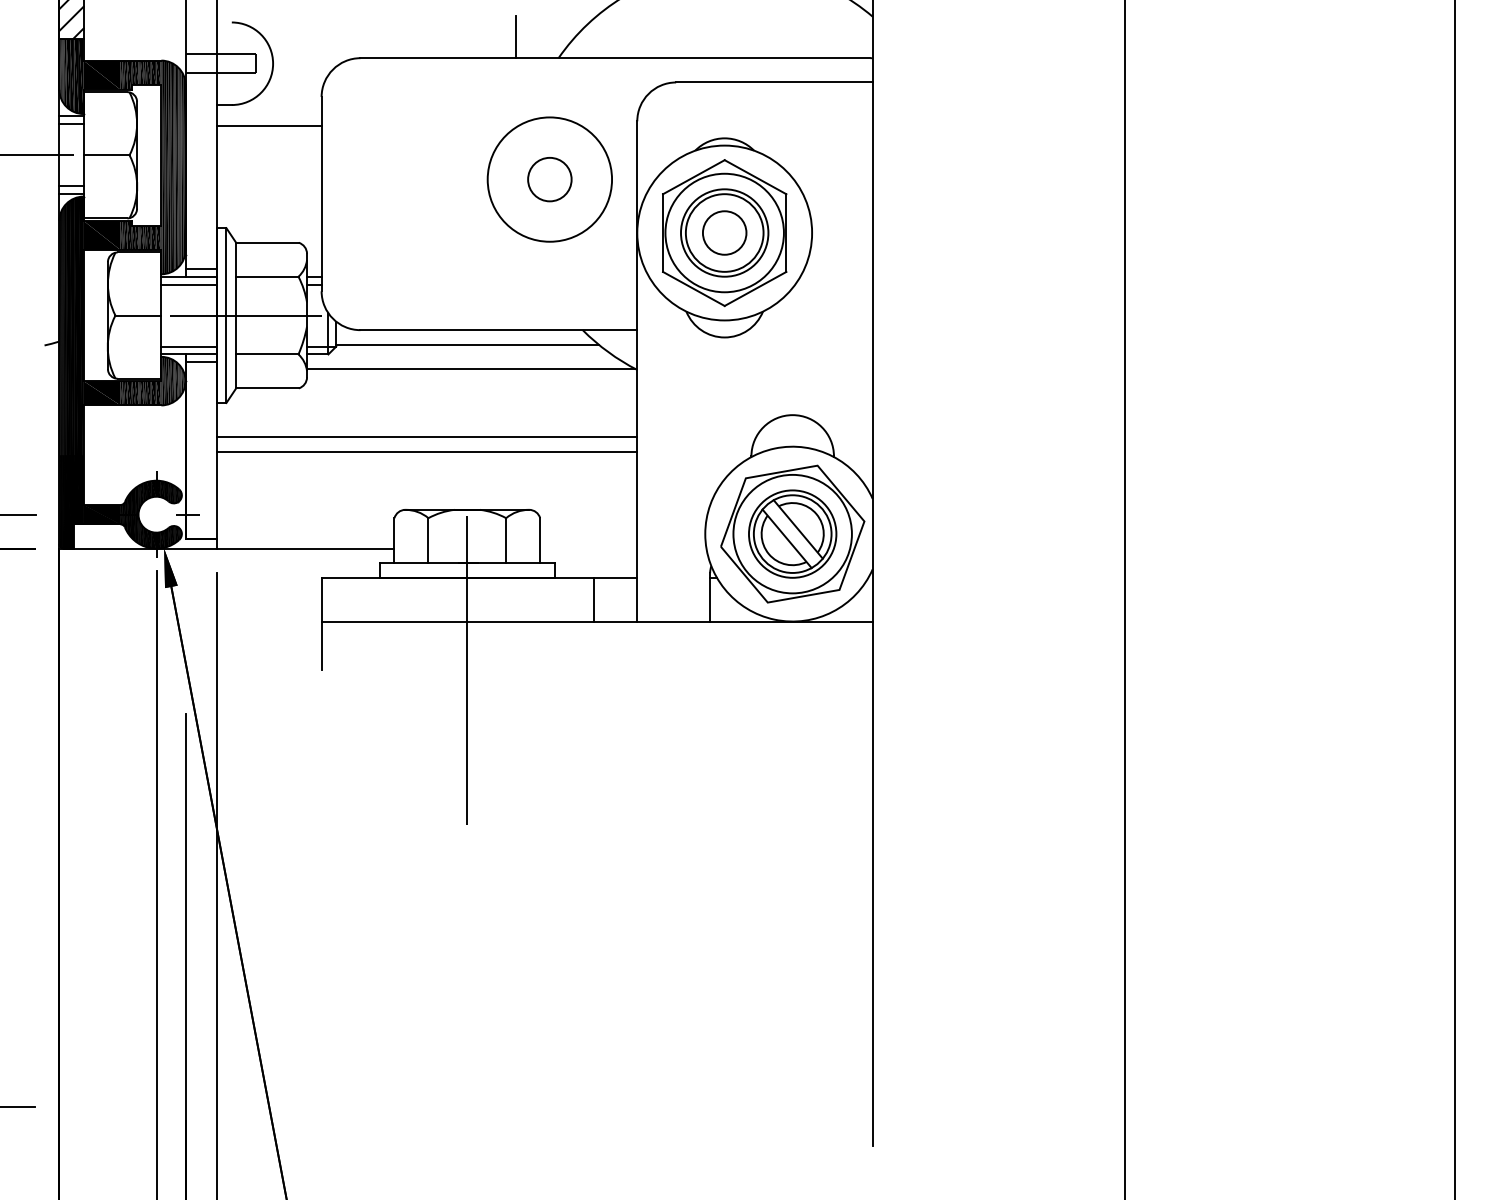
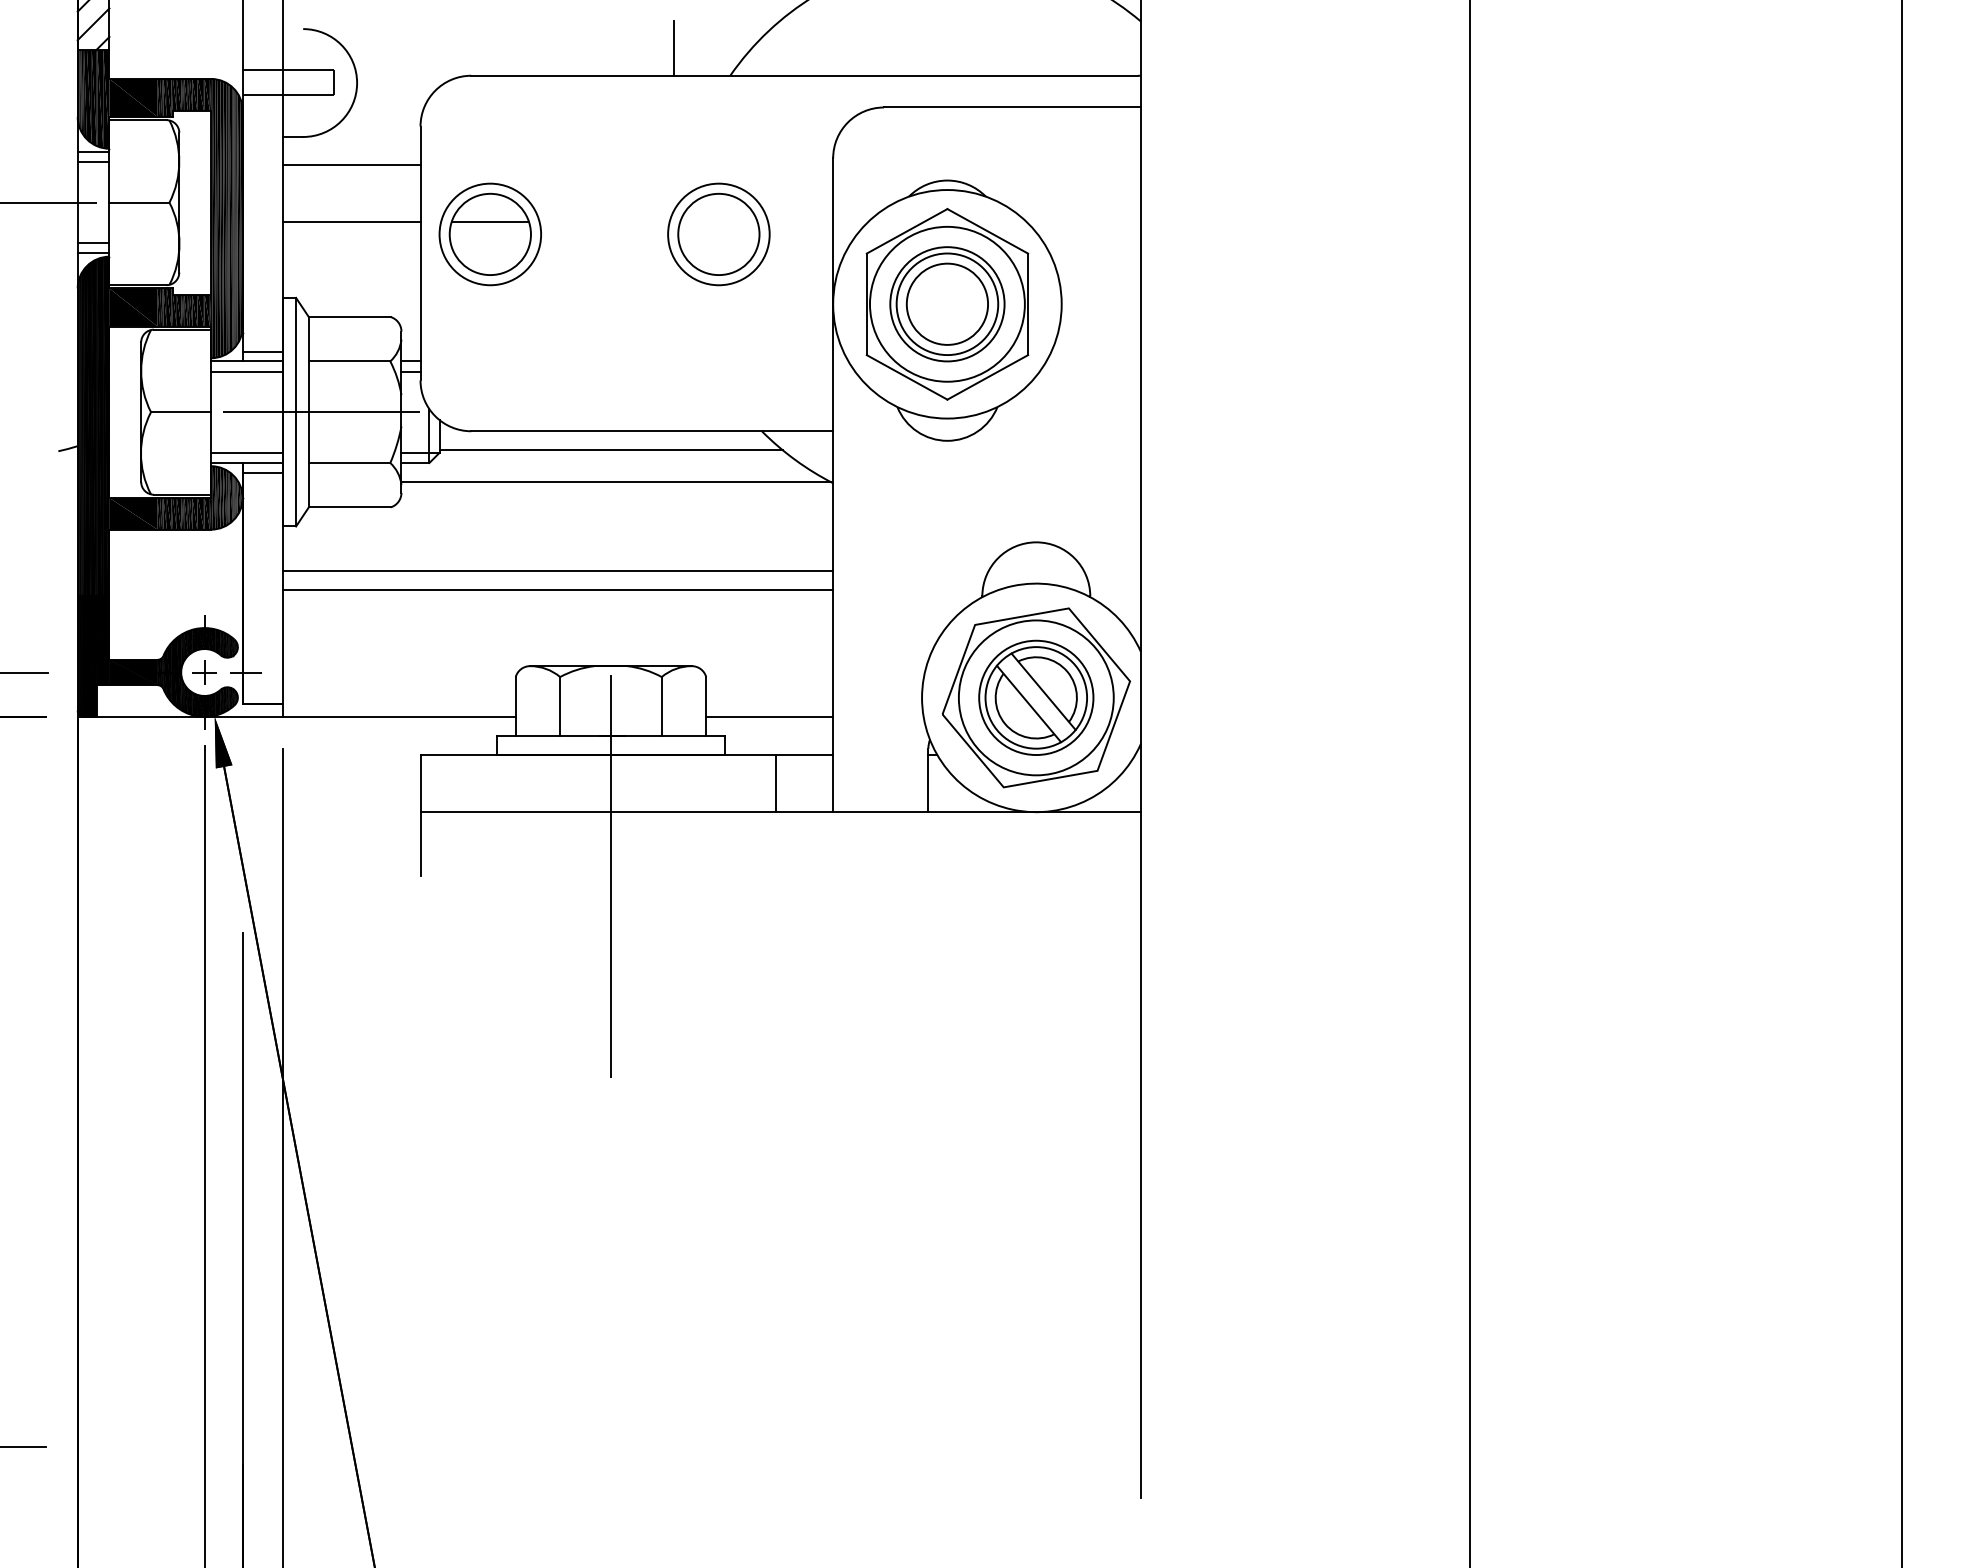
line: (268, 169) -> (351, 221), added
part: (374, 179) -> (489, 234), added
circle: (549, 179) -> (718, 234), size x0.62
circle: (549, 179) -> (718, 234), size x1.43
circle: (724, 232) -> (947, 303), size x1.43
part: (156, 514) -> (204, 672), added
line: (588, 548) -> (769, 716), added

